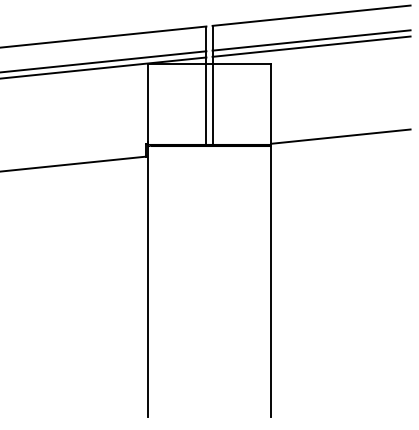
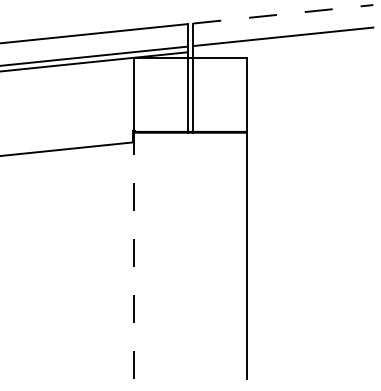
line: (311, 15) -> (283, 14), solid -> dashed
line: (311, 46) -> (283, 42), removed
line: (340, 135) -> (309, 123), removed
line: (147, 279) -> (134, 254), solid -> dashed

